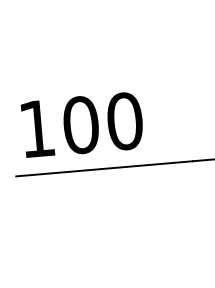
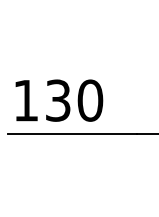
text: (80, 124) -> (57, 100), 100 -> 130

